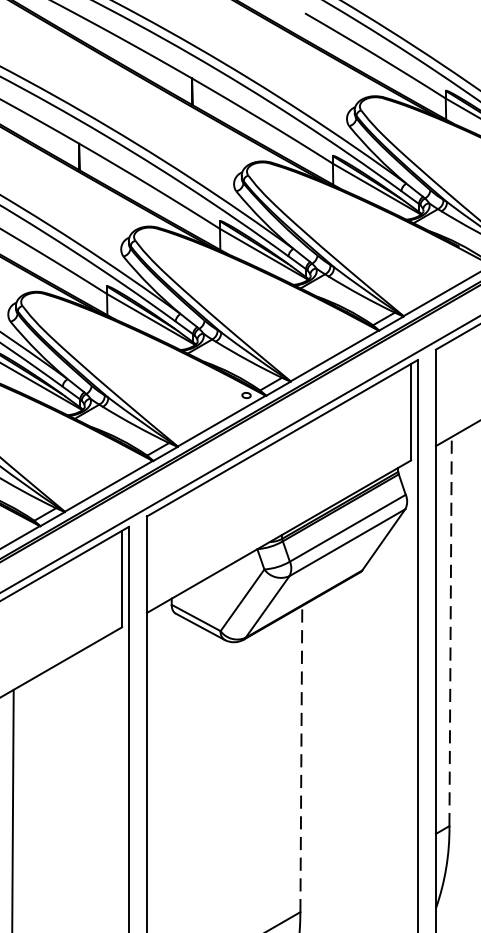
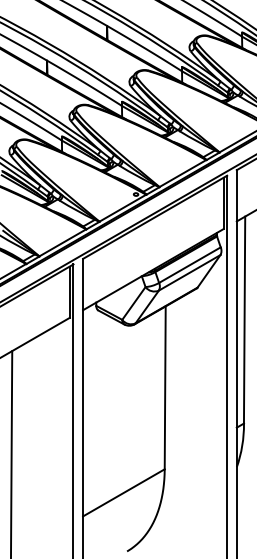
line: (450, 630) -> (244, 319), dashed -> solid
line: (301, 758) -> (165, 387), dashed -> solid

